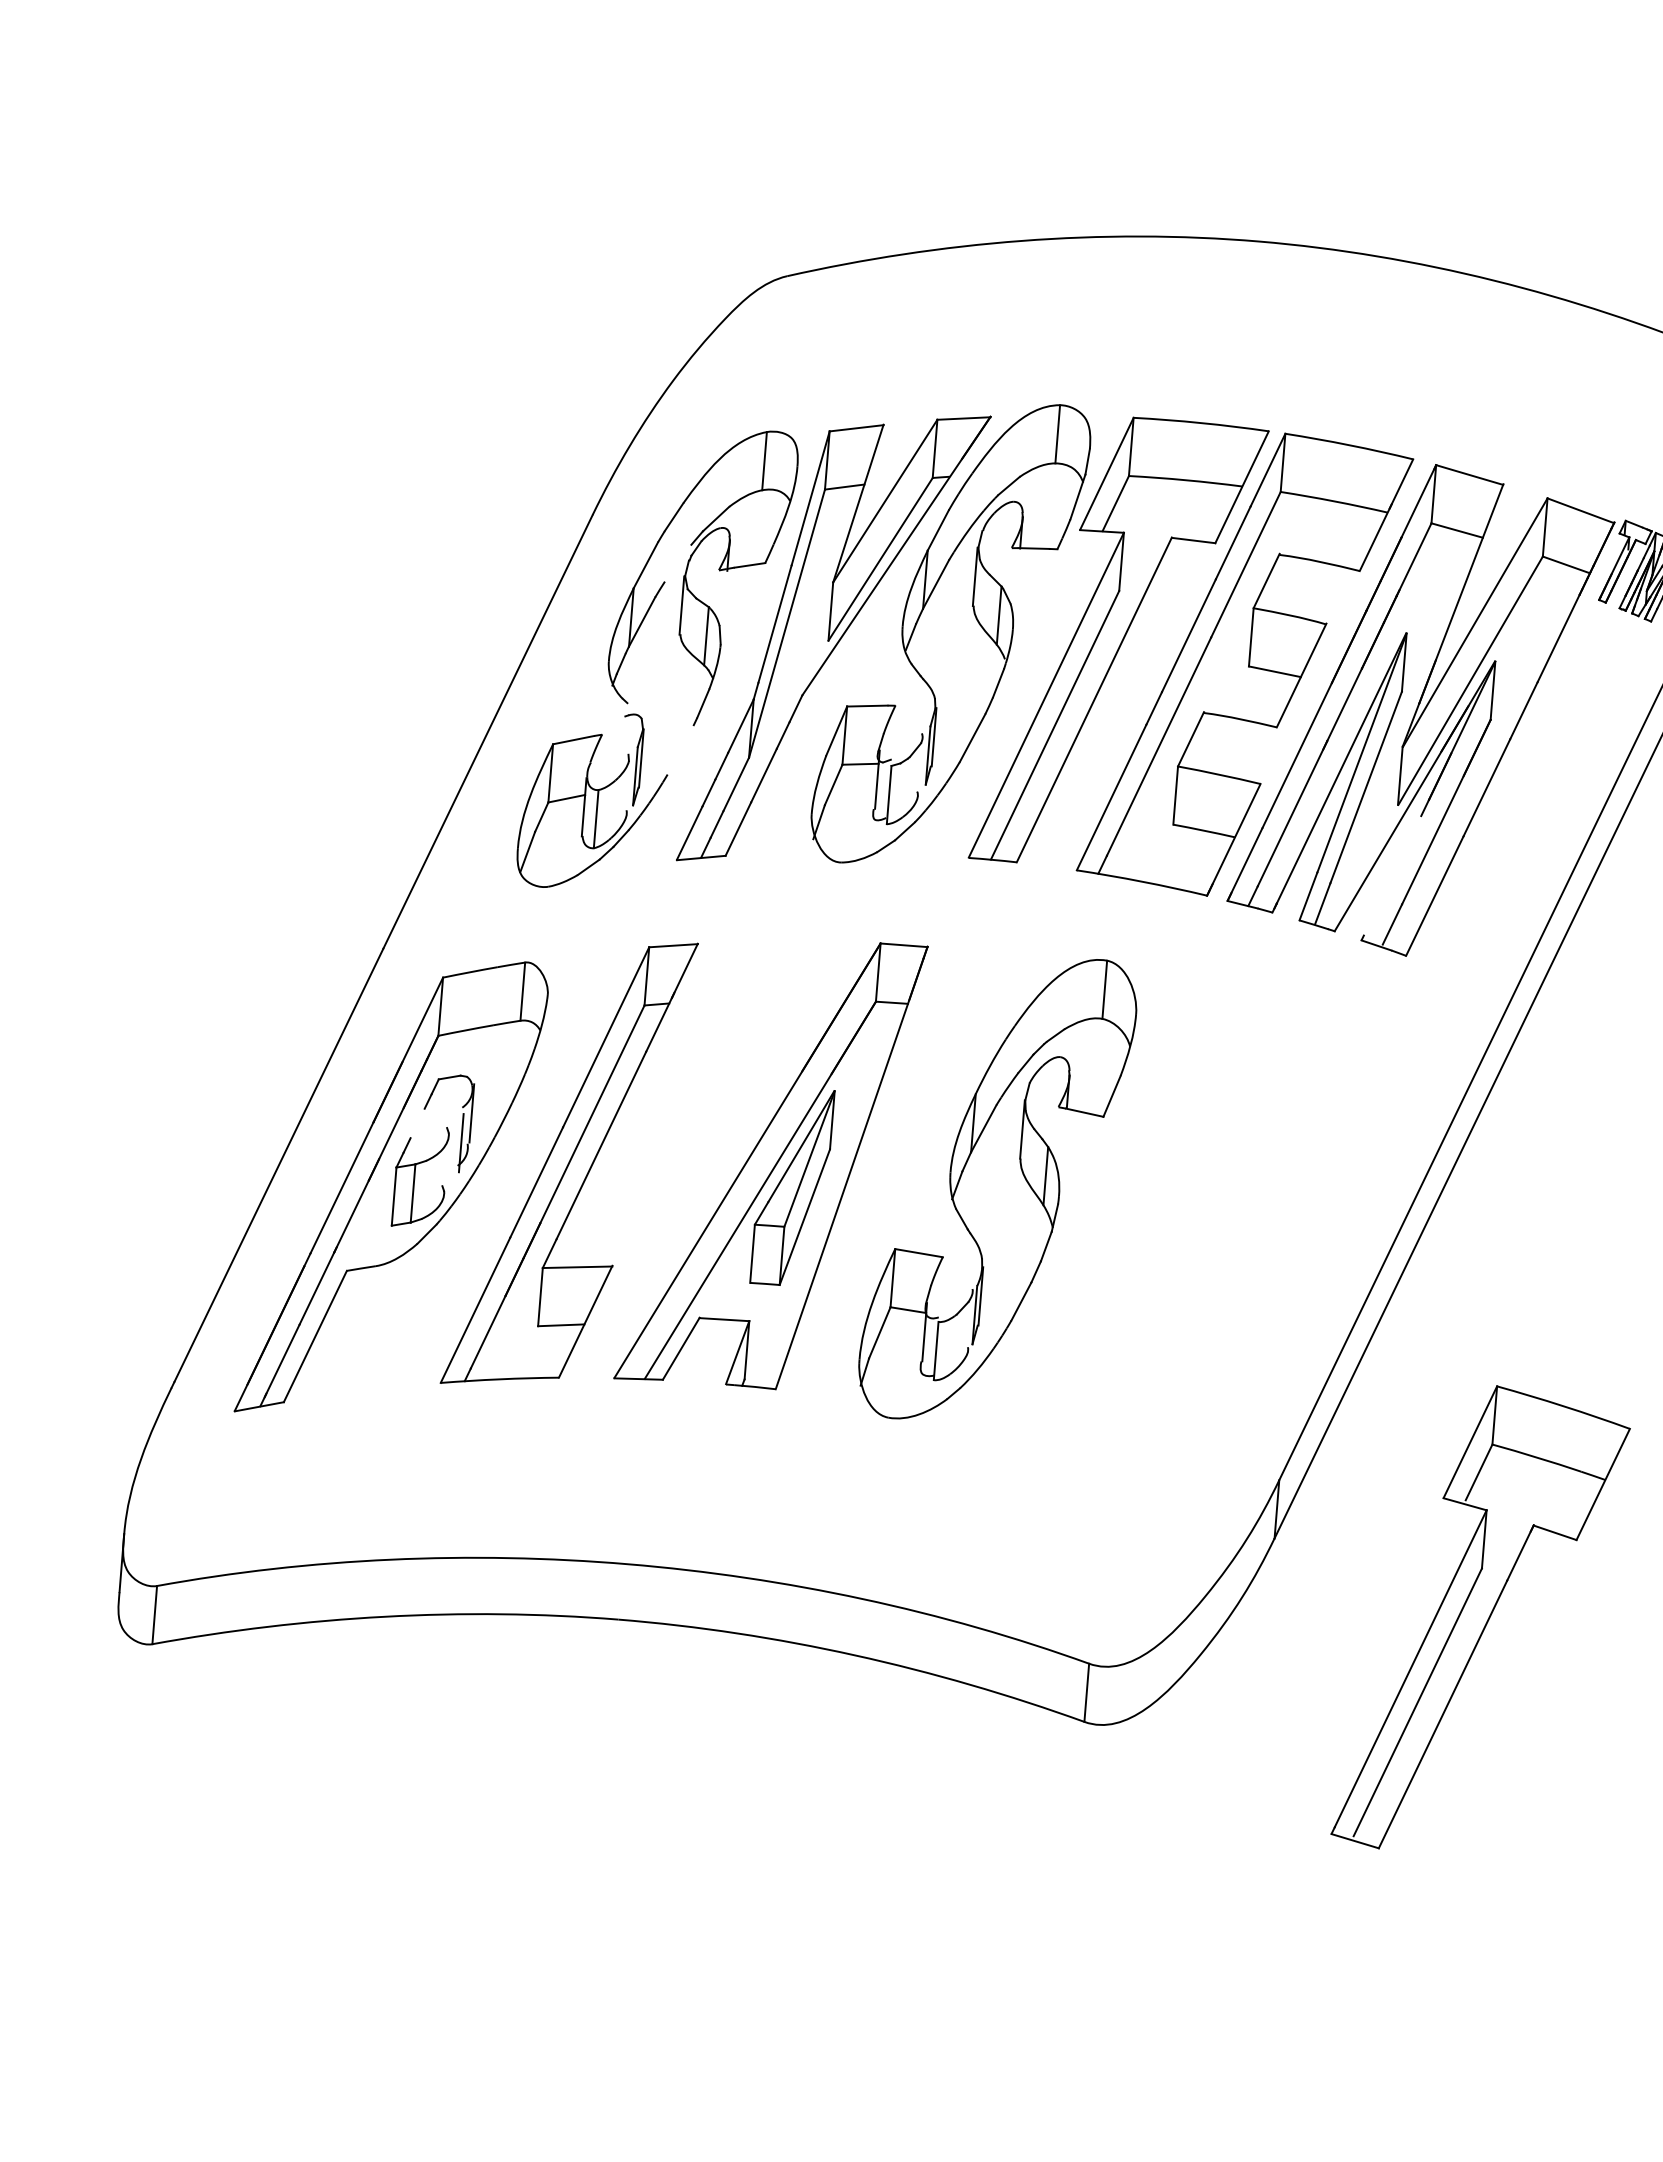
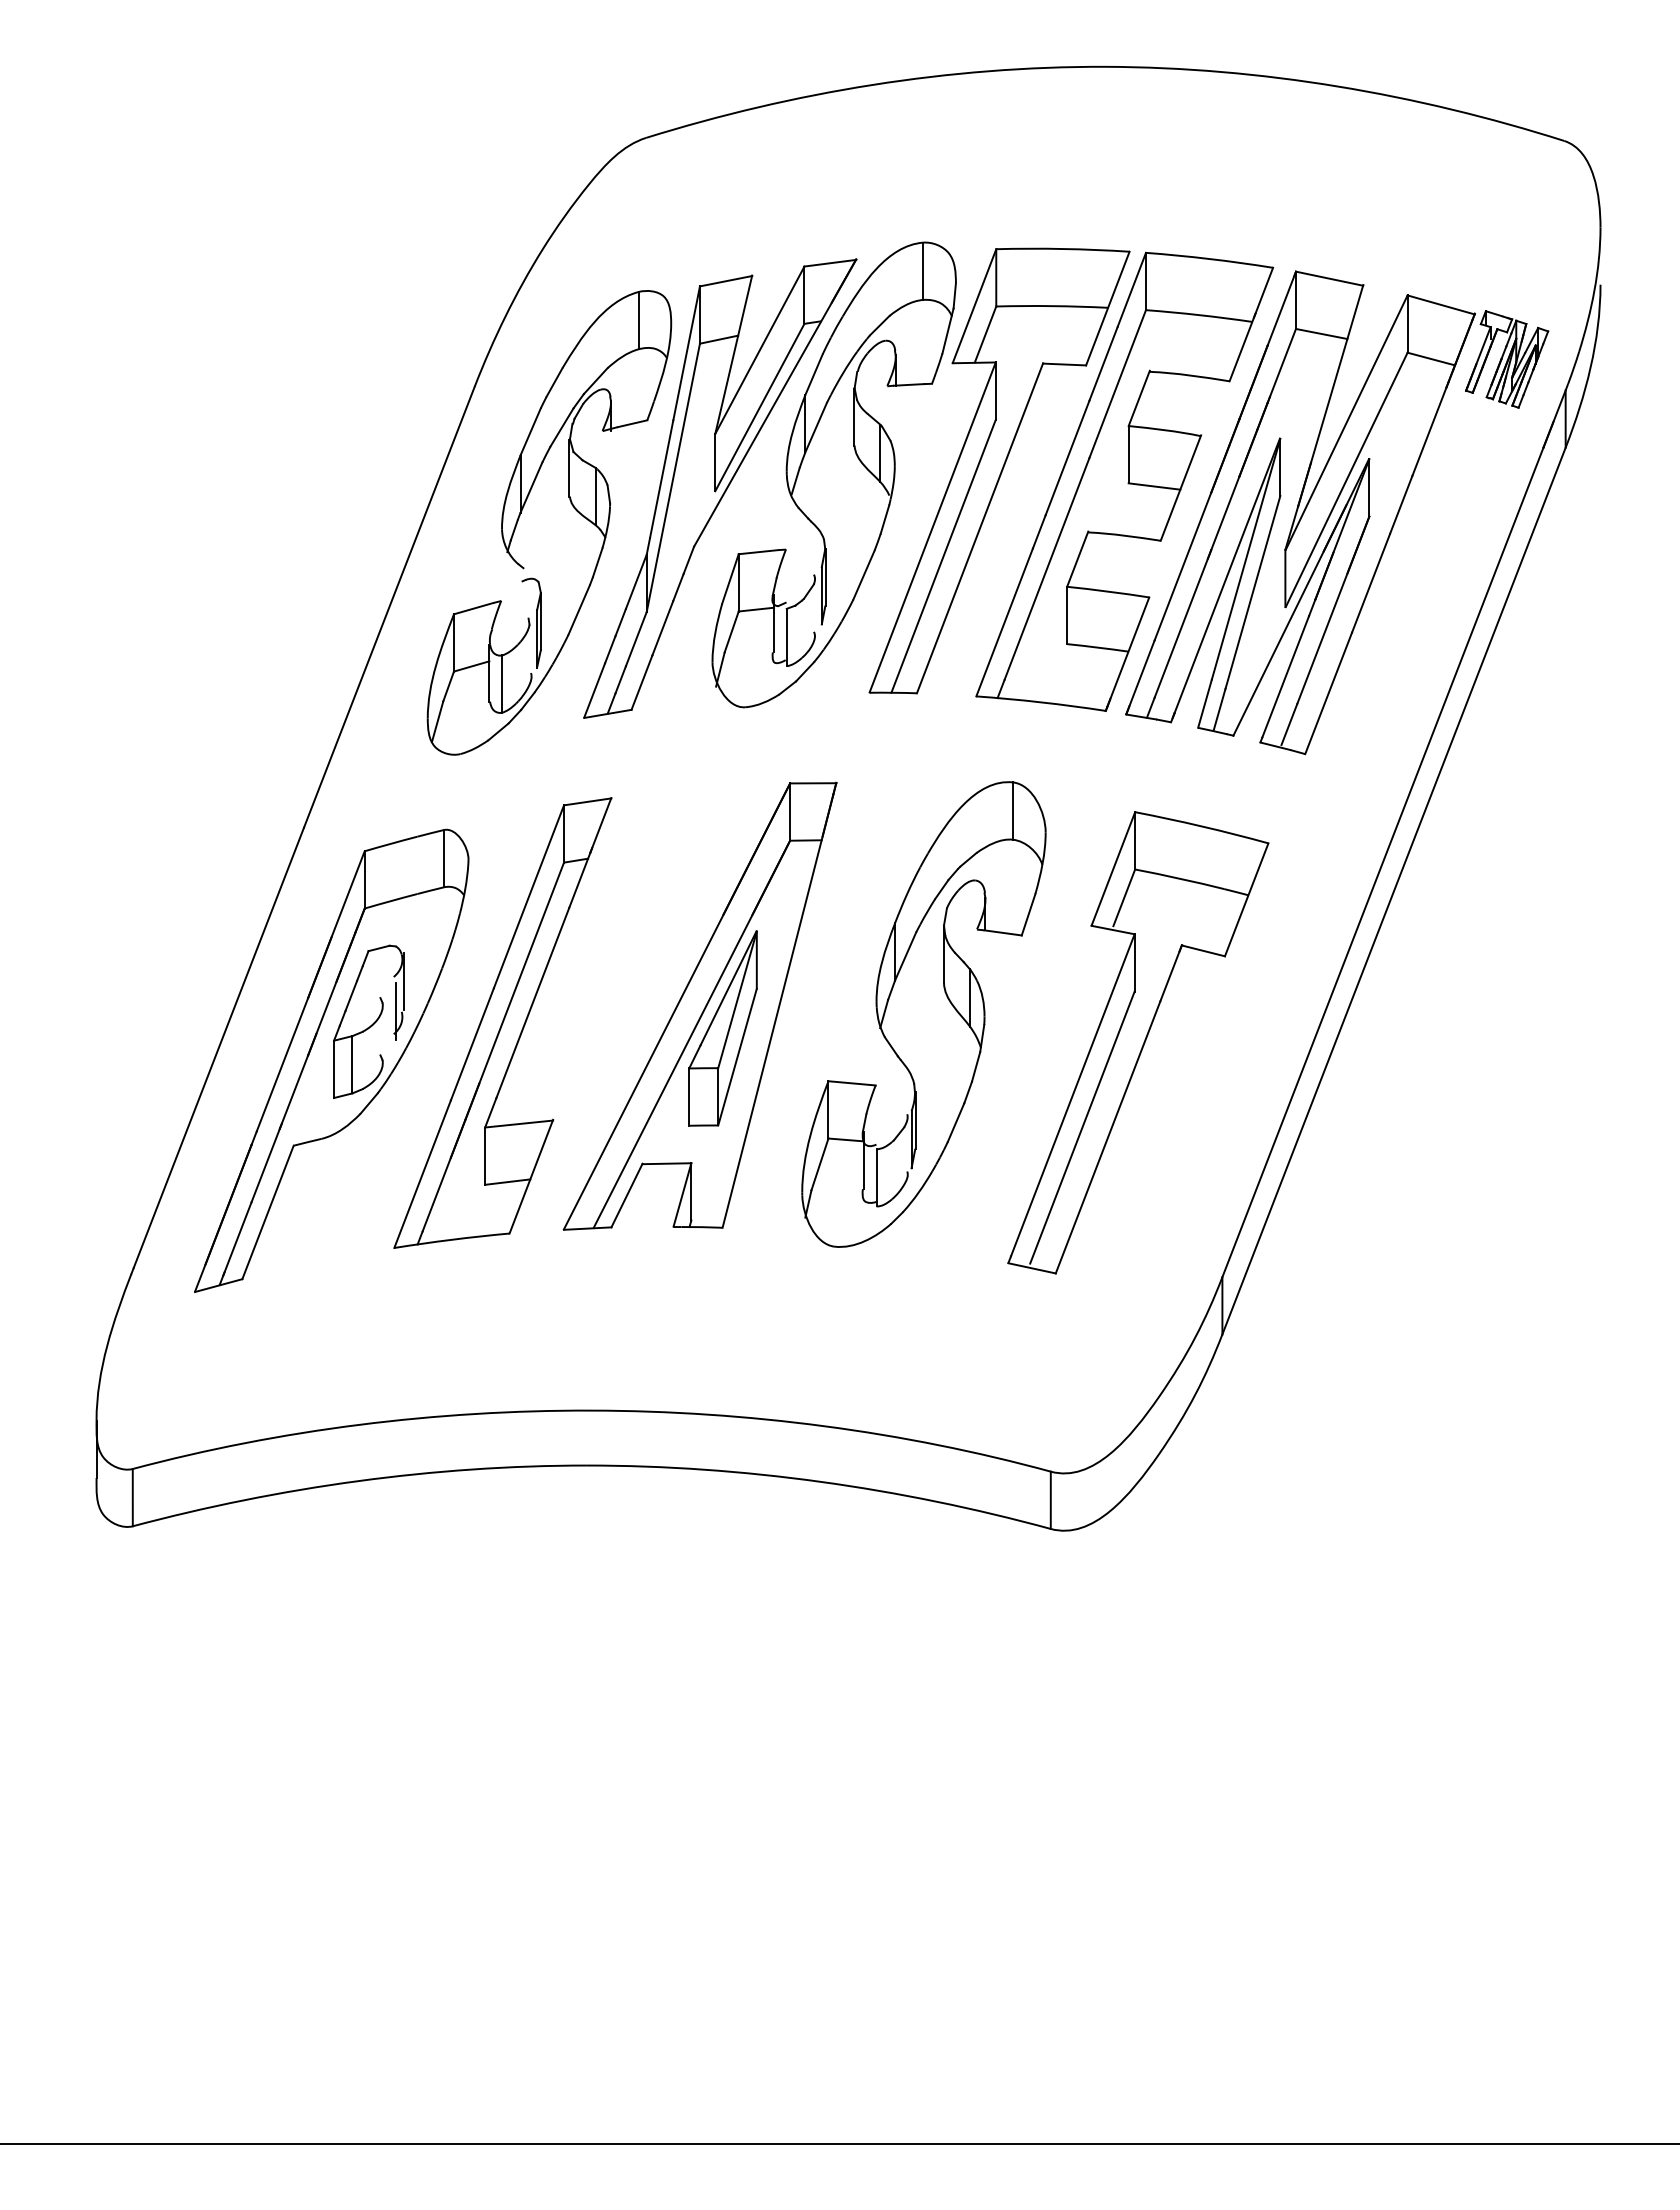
line: (677, 563) -> (561, 427), added
line: (679, 749) -> (578, 609), added
line: (1392, 875) -> (1285, 676), added
line: (417, 1123) -> (351, 995), added
part: (1481, 1620) -> (1138, 1042), moved

